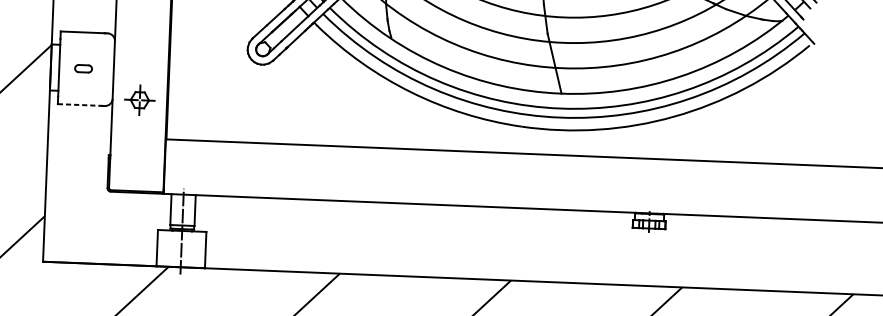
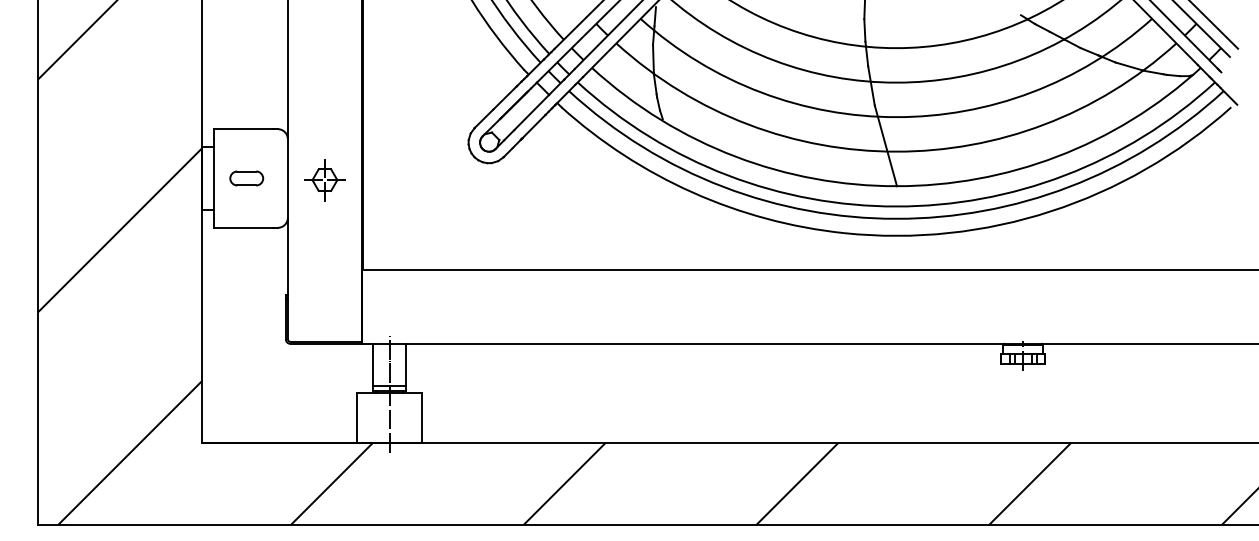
part: (83, 68) -> (246, 178), size x1.43
part: (139, 100) -> (324, 180), moved
line: (79, 104) -> (243, 227), dashed -> solid

